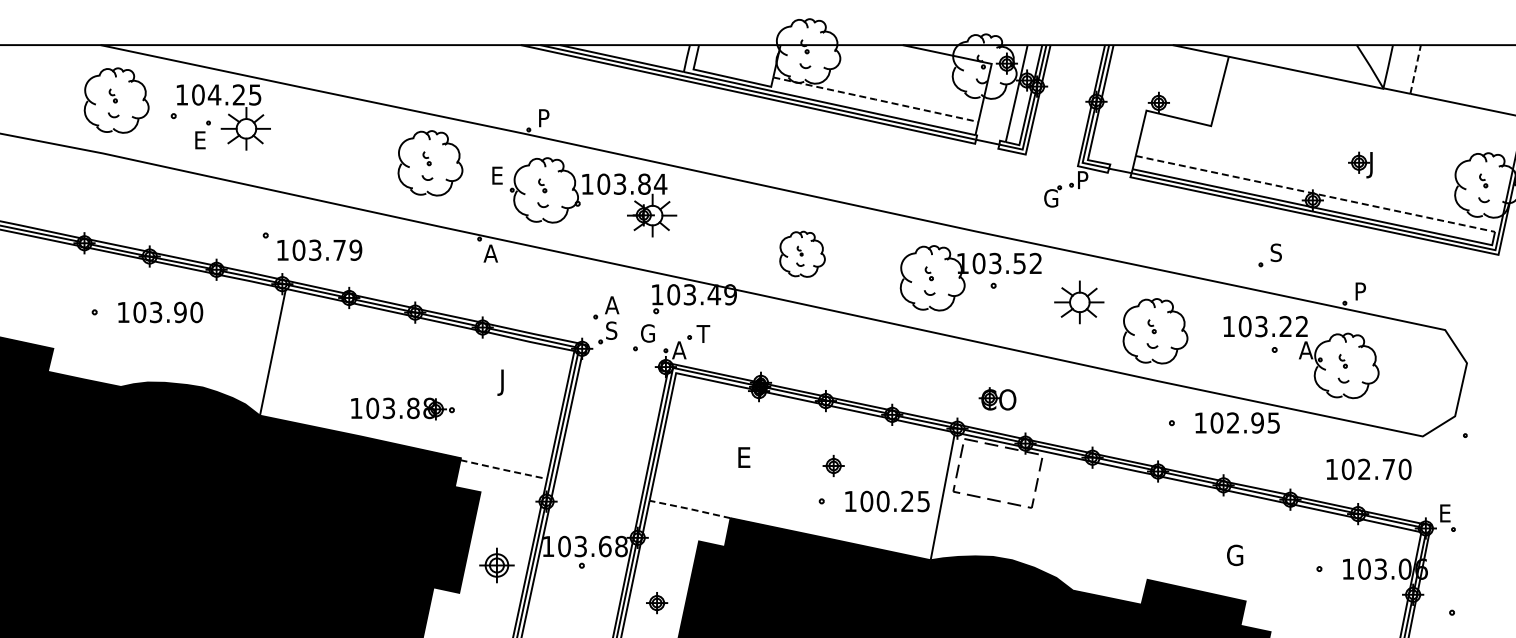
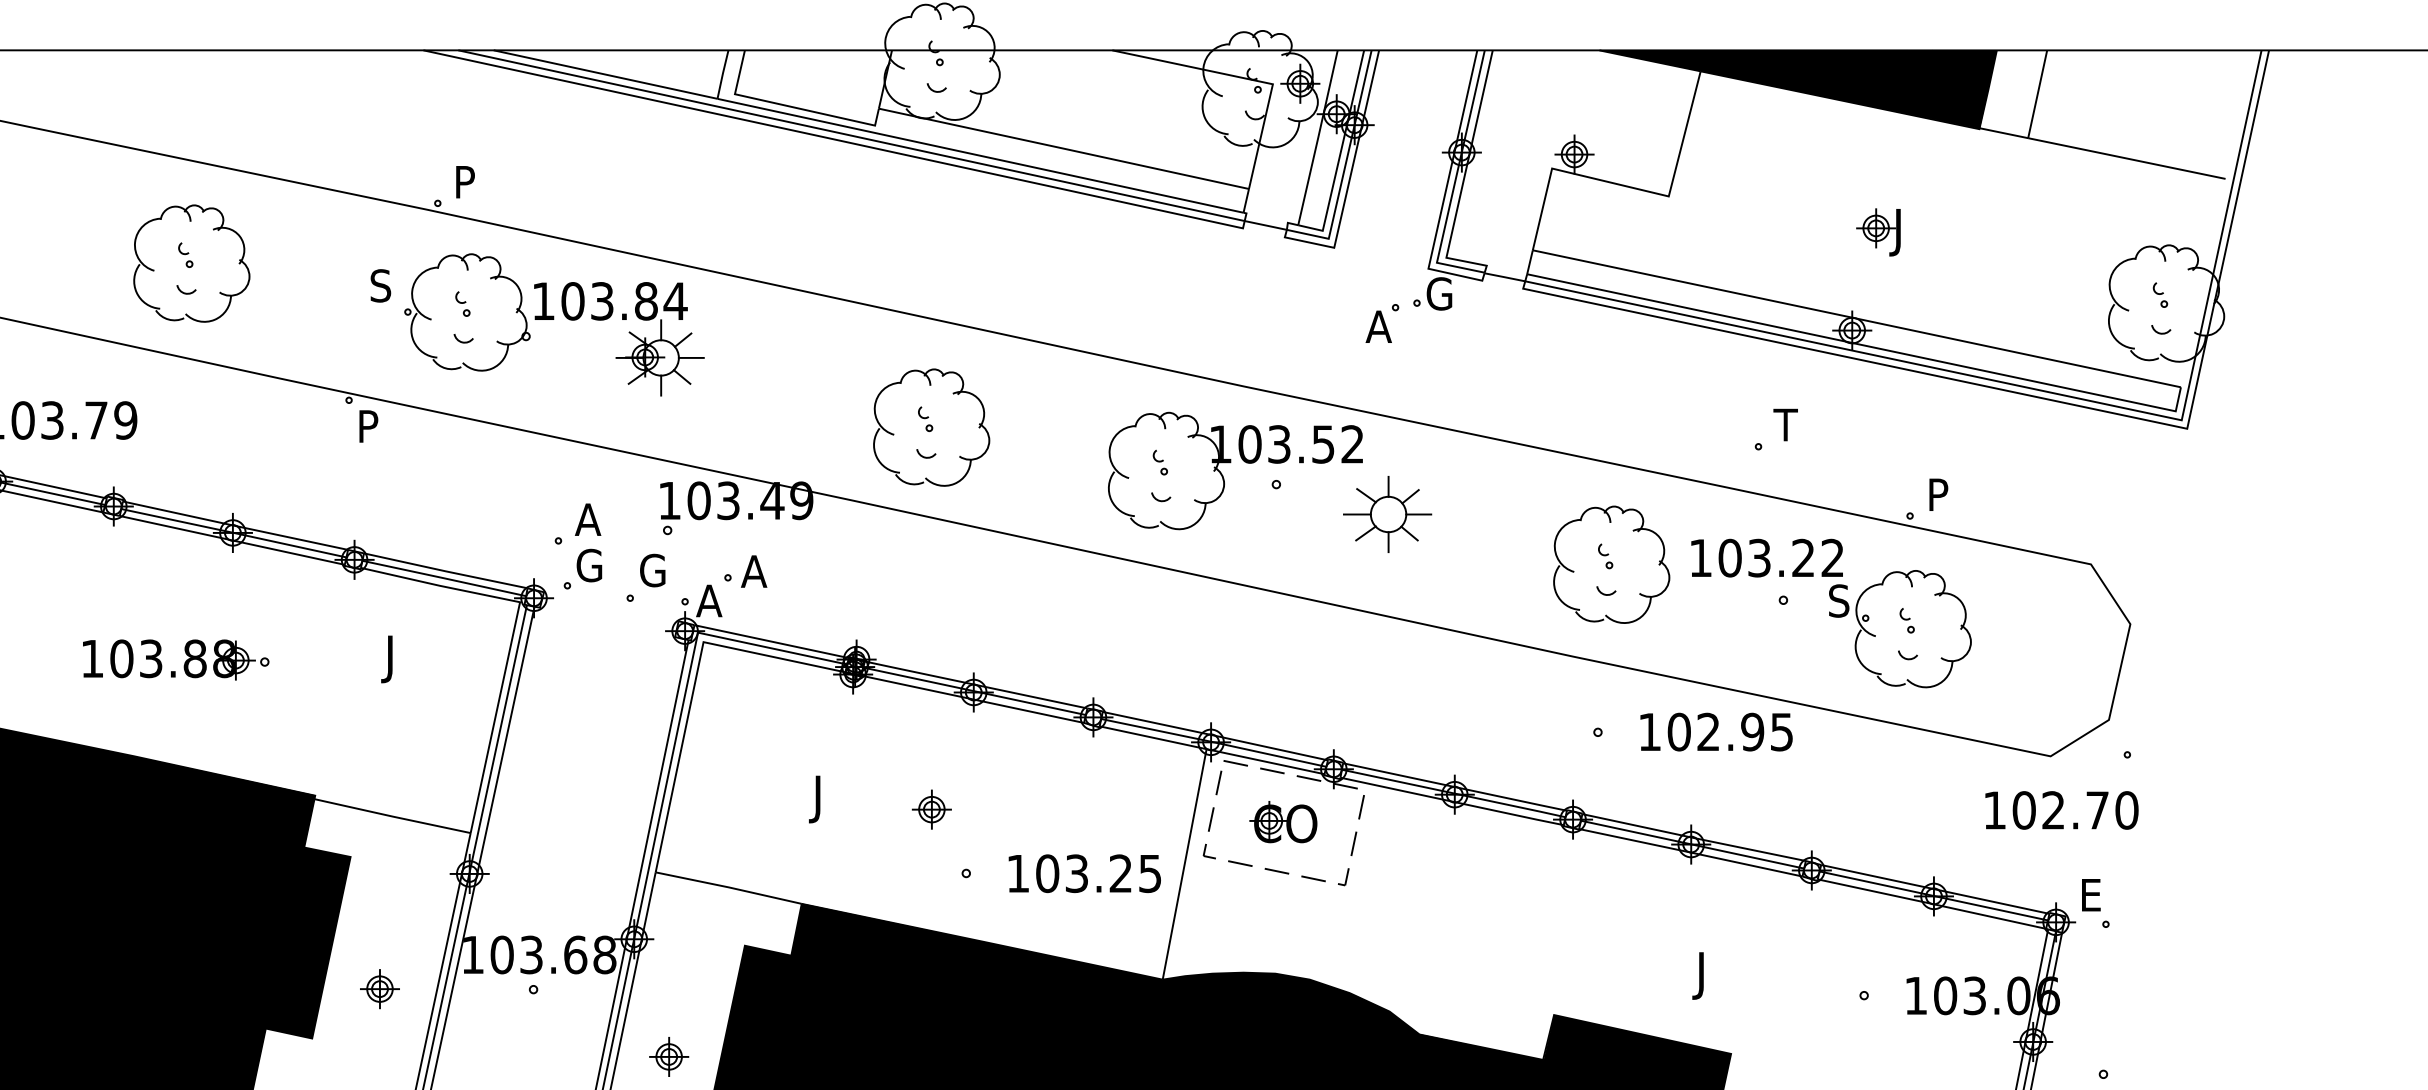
fill: (1282, 66) -> (1797, 88), added
line: (1415, 69) -> (2037, 94), dashed -> solid
line: (875, 99) -> (1063, 148), dashed -> solid
part: (430, 163) -> (191, 263), moved
part: (1360, 164) -> (1878, 231), moved
text: (496, 175) -> (379, 285), E -> S
text: (1084, 179) -> (1440, 292), P -> G
line: (1315, 193) -> (1857, 318), dashed -> solid
text: (1050, 198) -> (1378, 327), G -> A
text: (1275, 252) -> (1784, 424), S -> T
text: (490, 253) -> (368, 426), A -> P
part: (802, 254) -> (931, 428), size x1.43
part: (1079, 302) -> (1387, 514), moved
text: (612, 330) -> (588, 565), S -> G
part: (1155, 331) -> (1611, 565), moved
text: (703, 333) -> (752, 570), T -> A
text: (1305, 350) -> (1838, 601), A -> S
part: (997, 398) -> (1283, 821), moved
part: (402, 408) -> (175, 659), moved
text: (742, 460) -> (823, 799), E -> J
part: (833, 465) -> (931, 808), moved
line: (503, 469) -> (392, 815), dashed -> solid
text: (1368, 469) -> (2060, 810), moved
text: (882, 501) -> (1075, 873), 100.25 -> 103.25
line: (690, 509) -> (729, 888), dashed -> solid
text: (1233, 557) -> (1709, 974), G -> J
part: (496, 565) -> (379, 989), size x0.62

